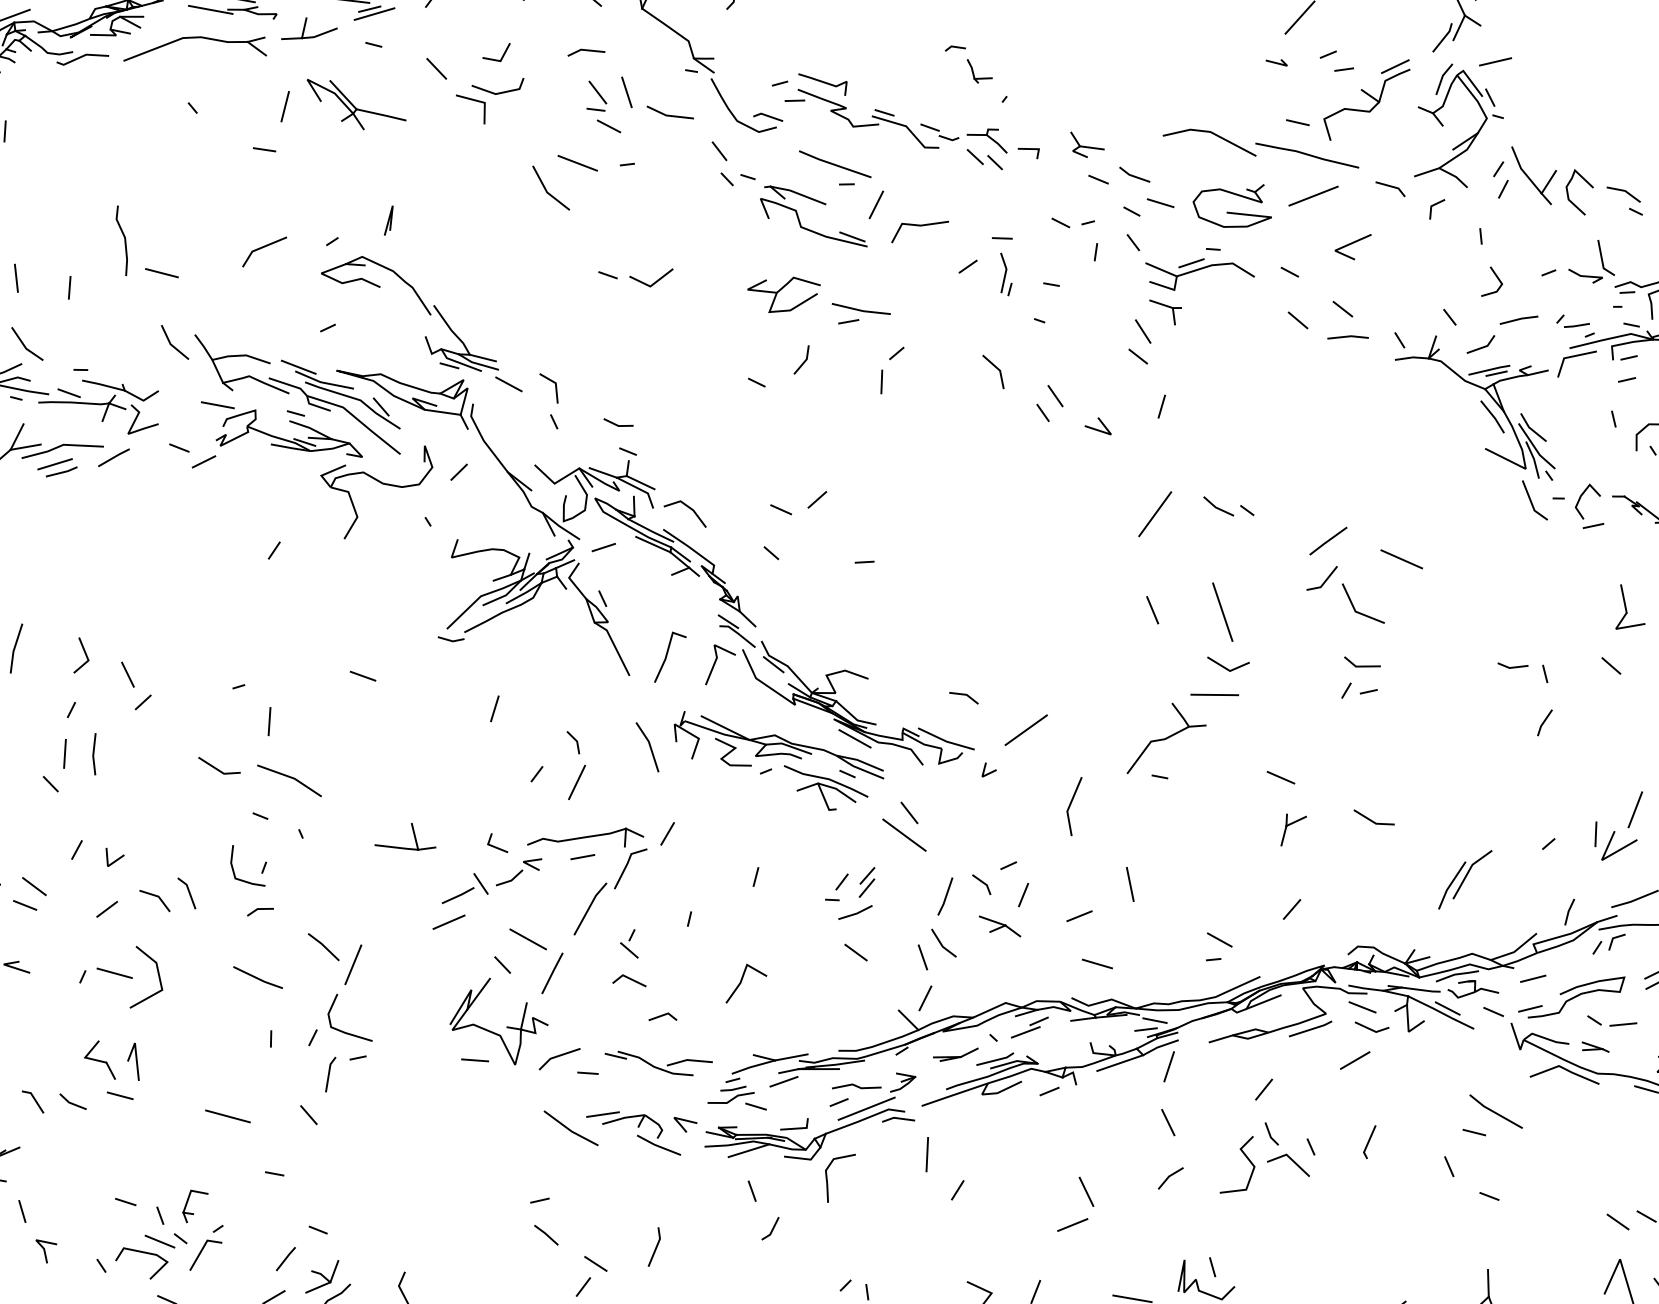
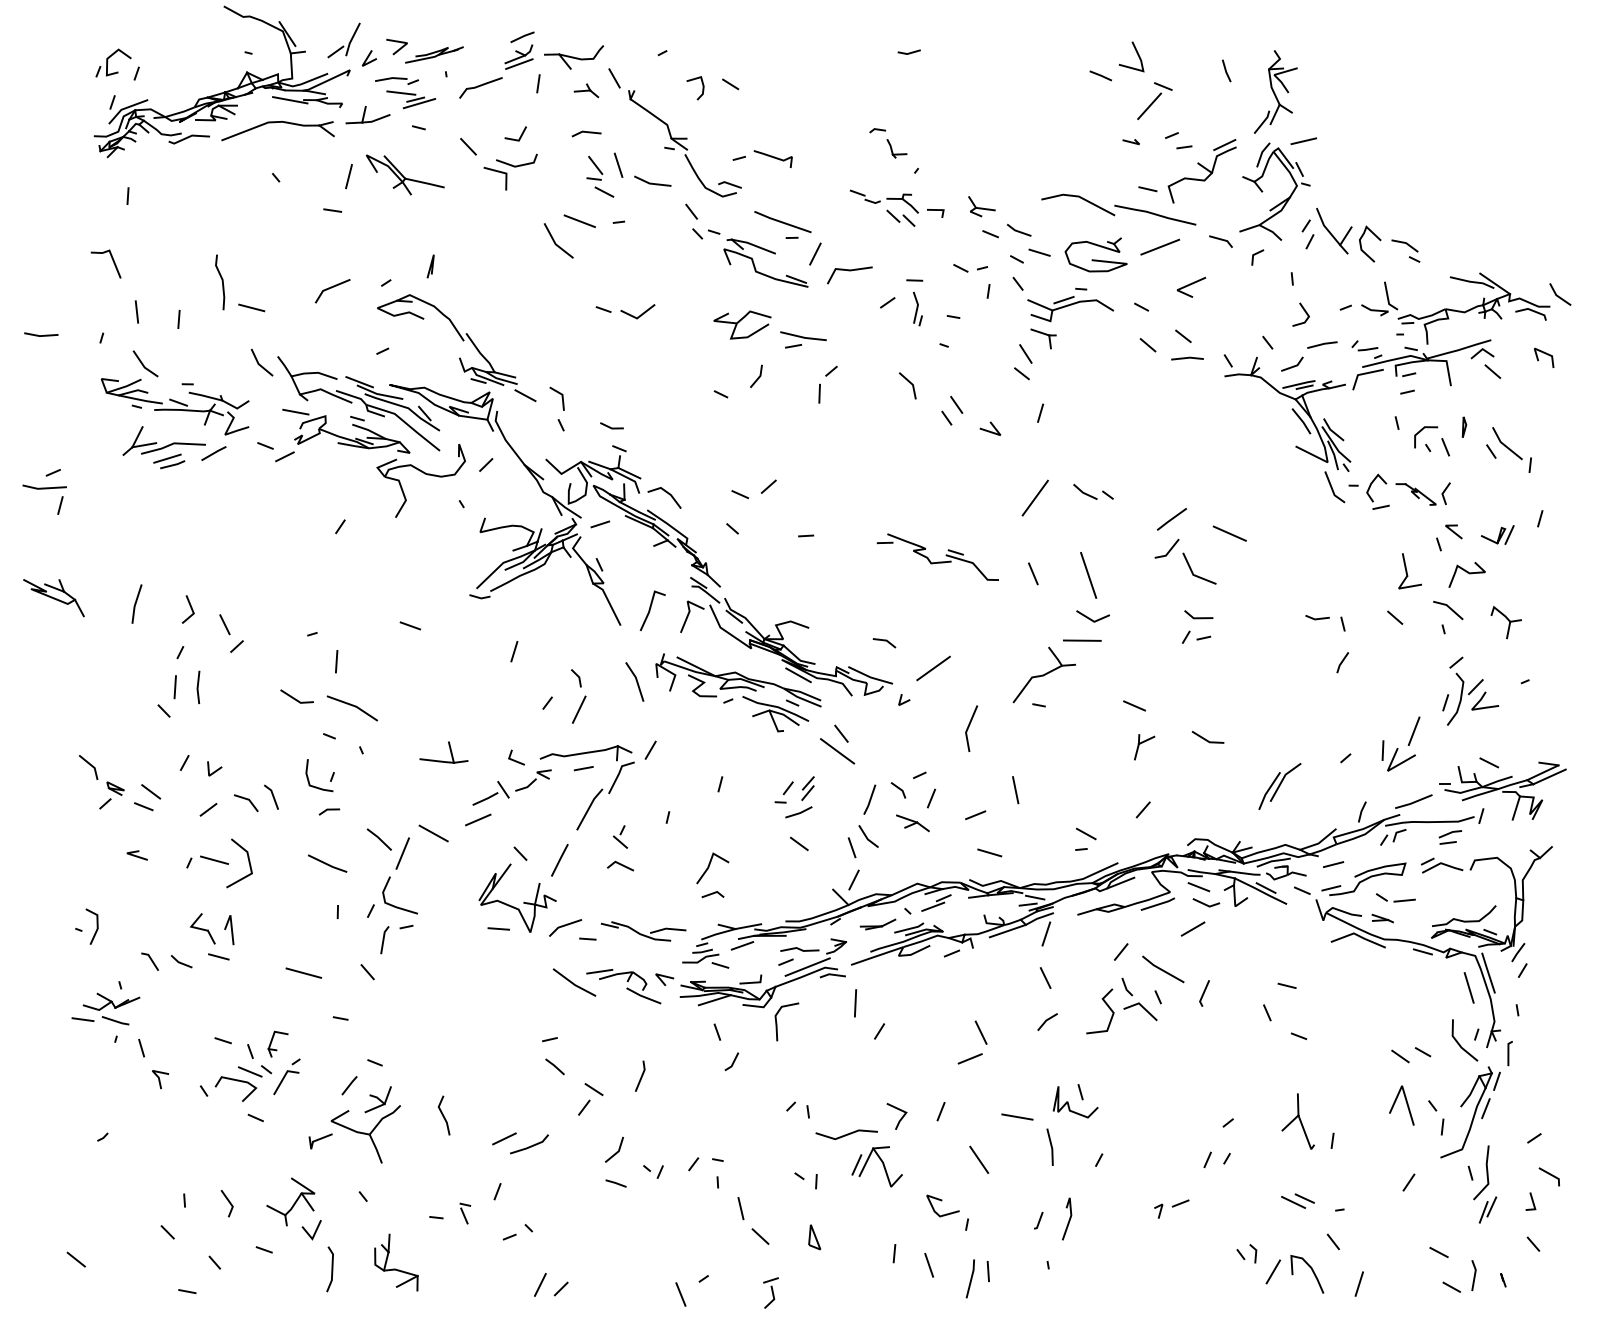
part: (861, 117) -> (937, 556), moved
line: (527, 939) -> (433, 833), moved
line: (662, 1016) -> (712, 894), moved
line: (1496, 1111) -> (1163, 969), moved

